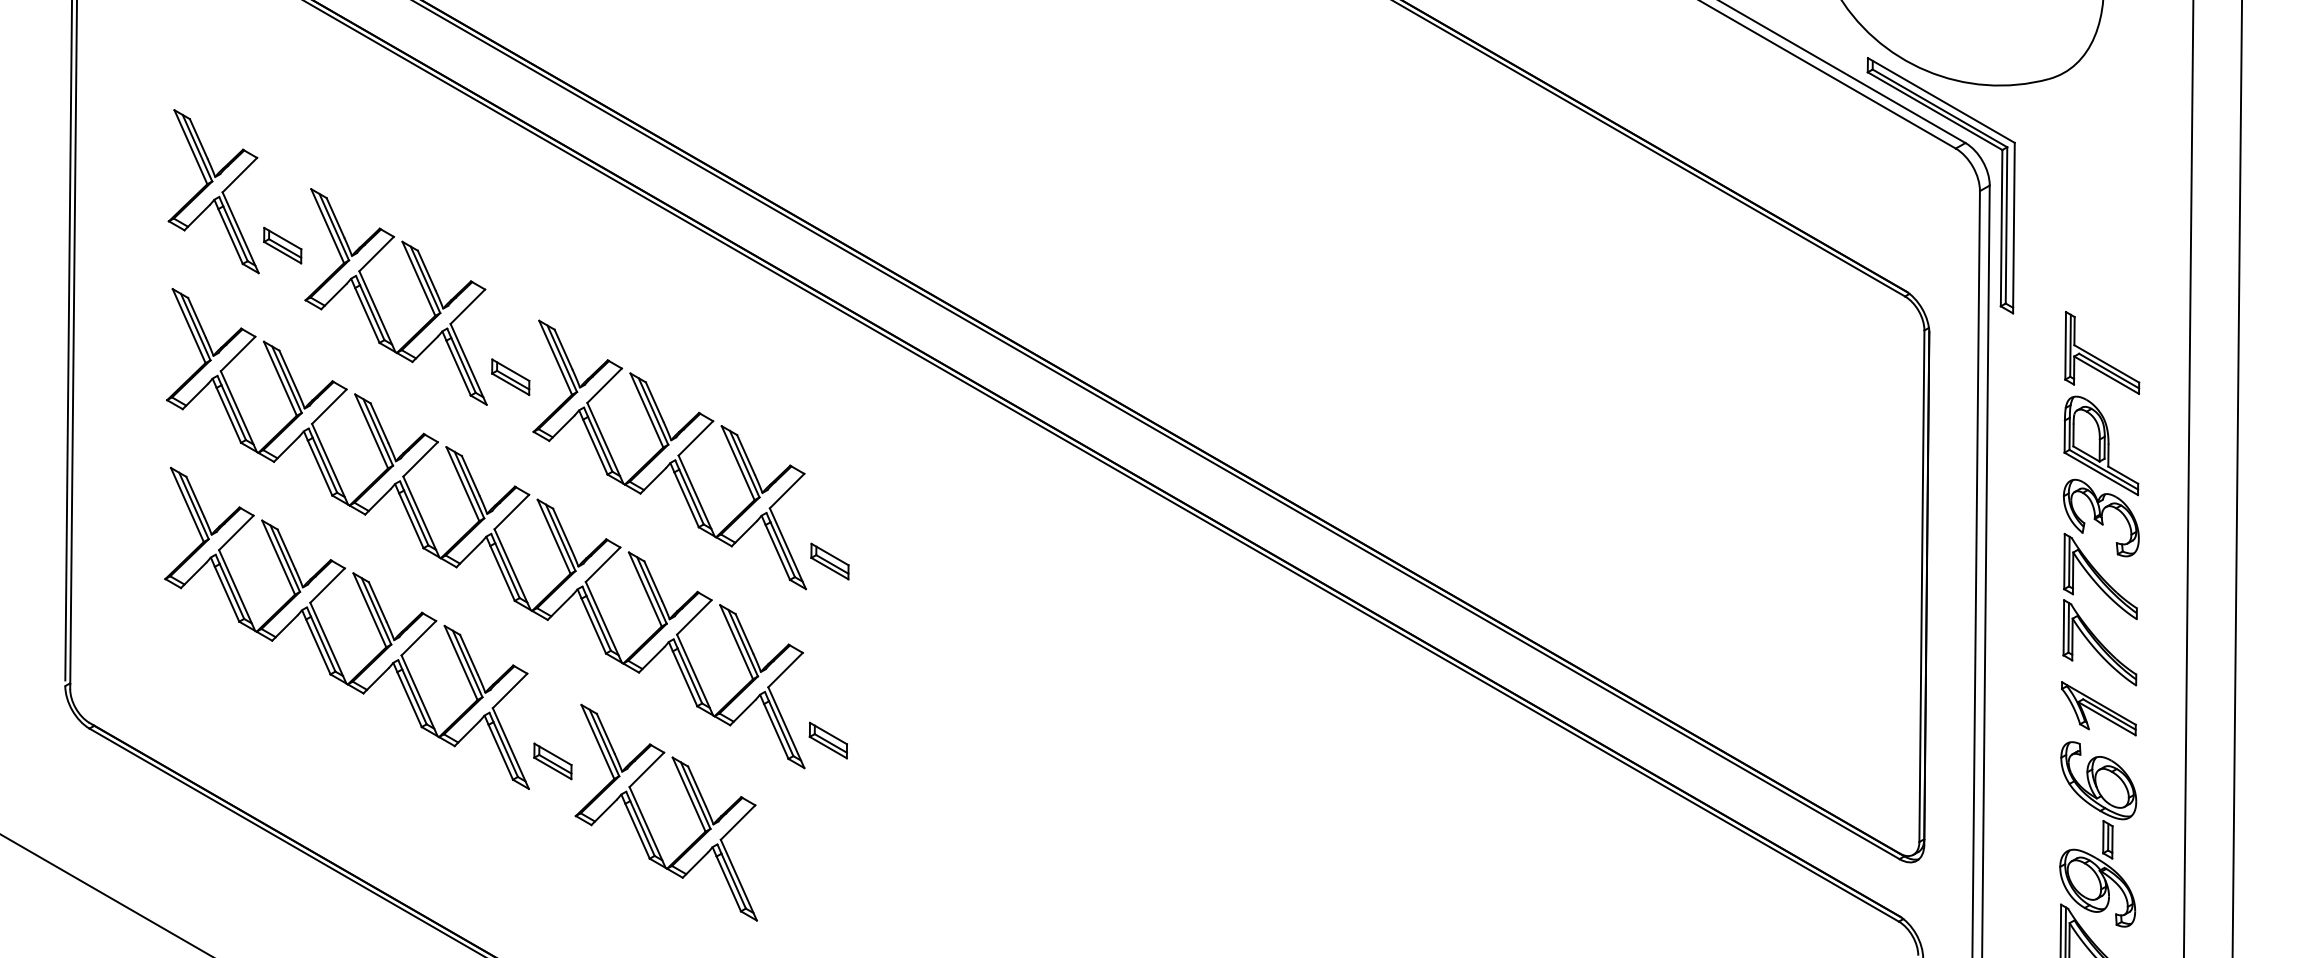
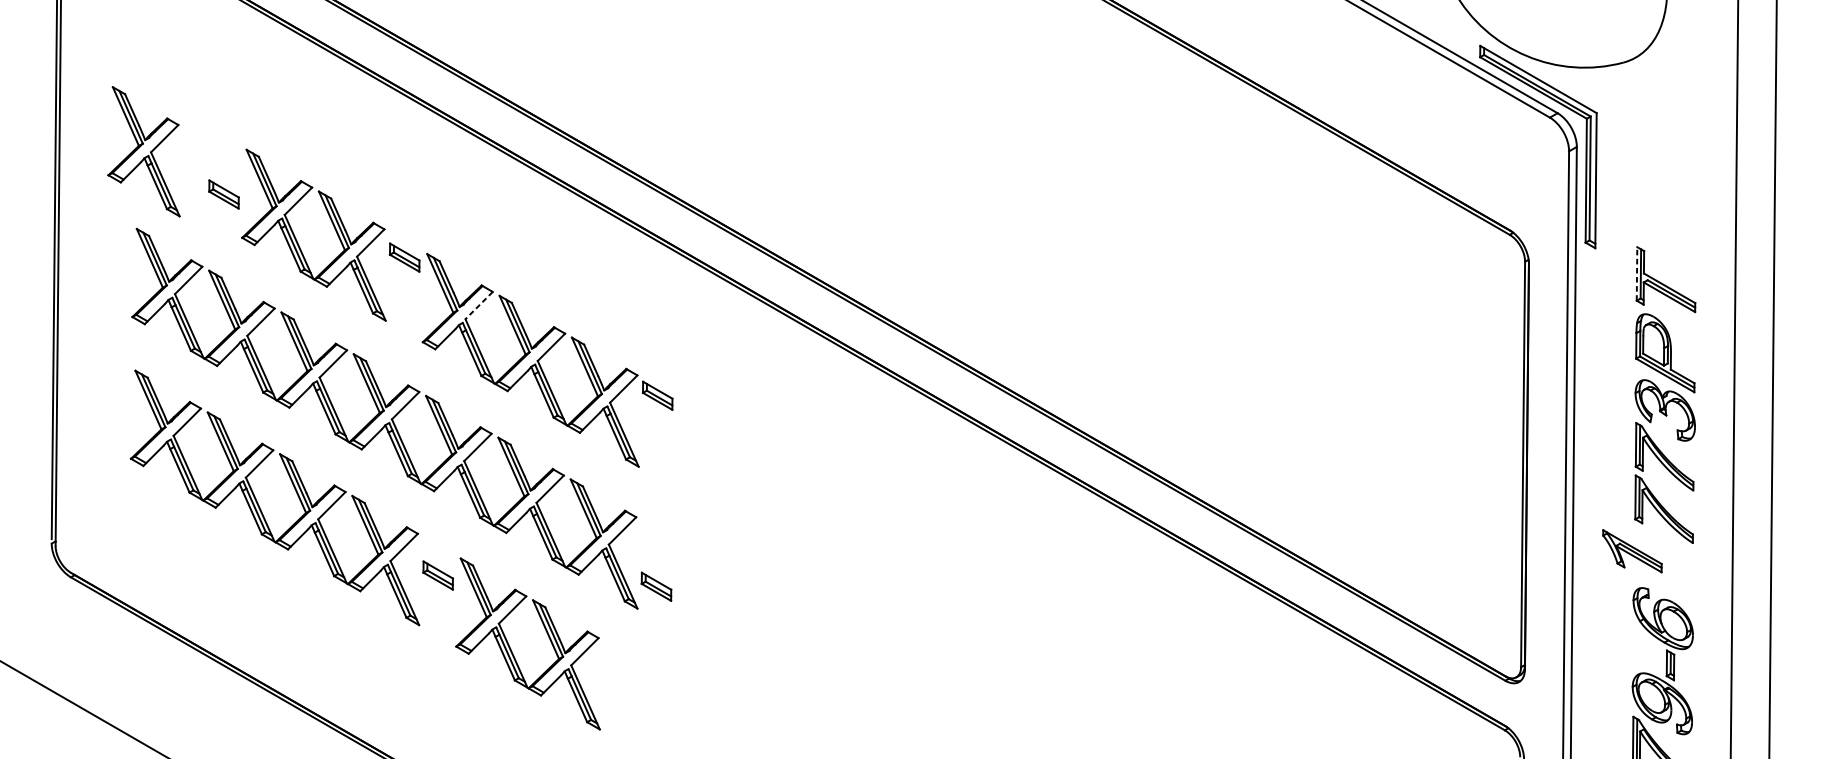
part: (213, 191) -> (143, 151), moved
line: (2065, 345) -> (1636, 273), solid -> dashed
part: (510, 376) -> (404, 257), moved
line: (604, 386) -> (479, 306), solid -> dashed
part: (829, 561) -> (657, 395), moved
part: (2098, 708) -> (1632, 551), moved
part: (552, 761) -> (437, 575), moved

